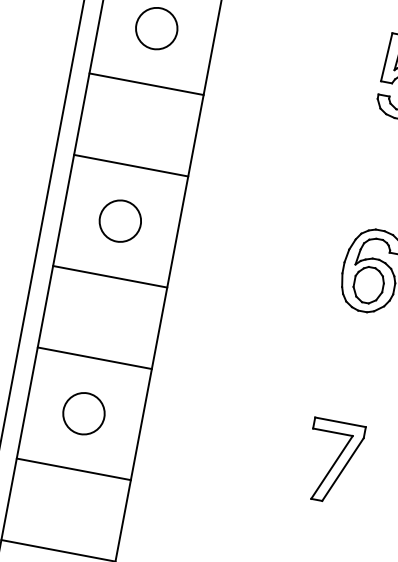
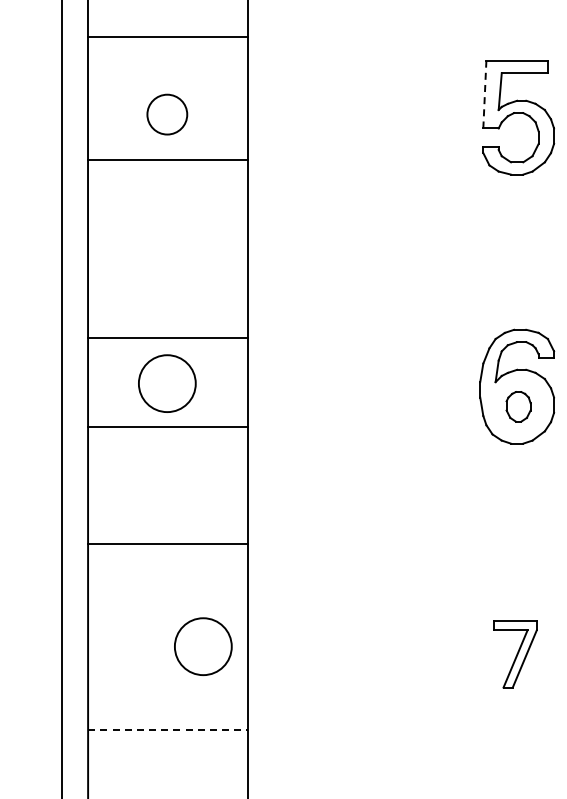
circle: (156, 28) -> (166, 114), size x0.7
line: (386, 57) -> (484, 94), solid -> dashed
line: (146, 84) -> (167, 160), moved
line: (130, 165) -> (167, 338), moved
line: (109, 276) -> (167, 427), moved
part: (368, 285) -> (518, 406), size x0.6
line: (94, 358) -> (167, 544), moved
circle: (84, 413) -> (203, 646), moved
part: (332, 462) -> (515, 654), size x0.6
line: (73, 469) -> (167, 730), solid -> dashed

